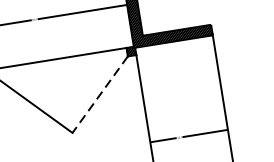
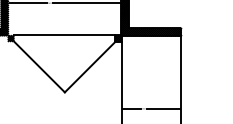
line: (100, 95) -> (90, 67), dashed -> solid

